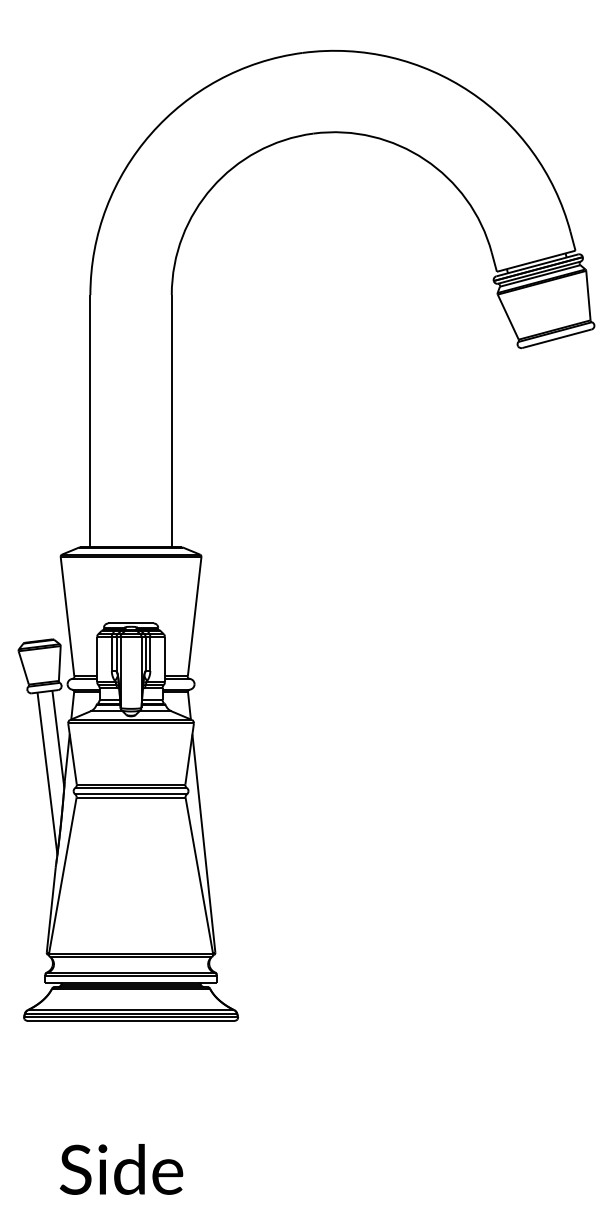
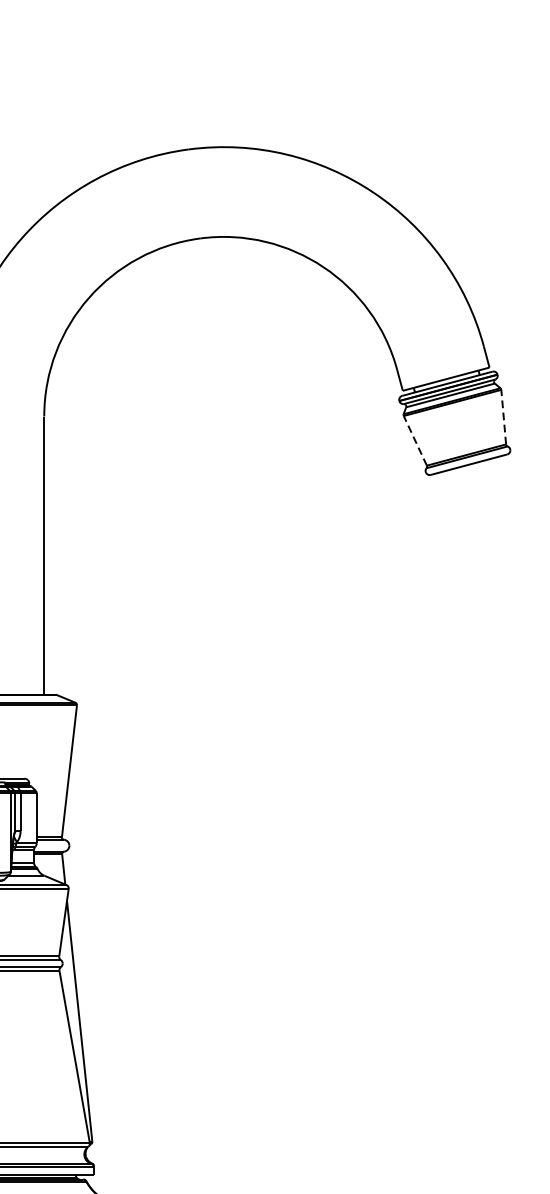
line: (588, 295) -> (503, 416), solid -> dashed
line: (508, 317) -> (415, 441), solid -> dashed

